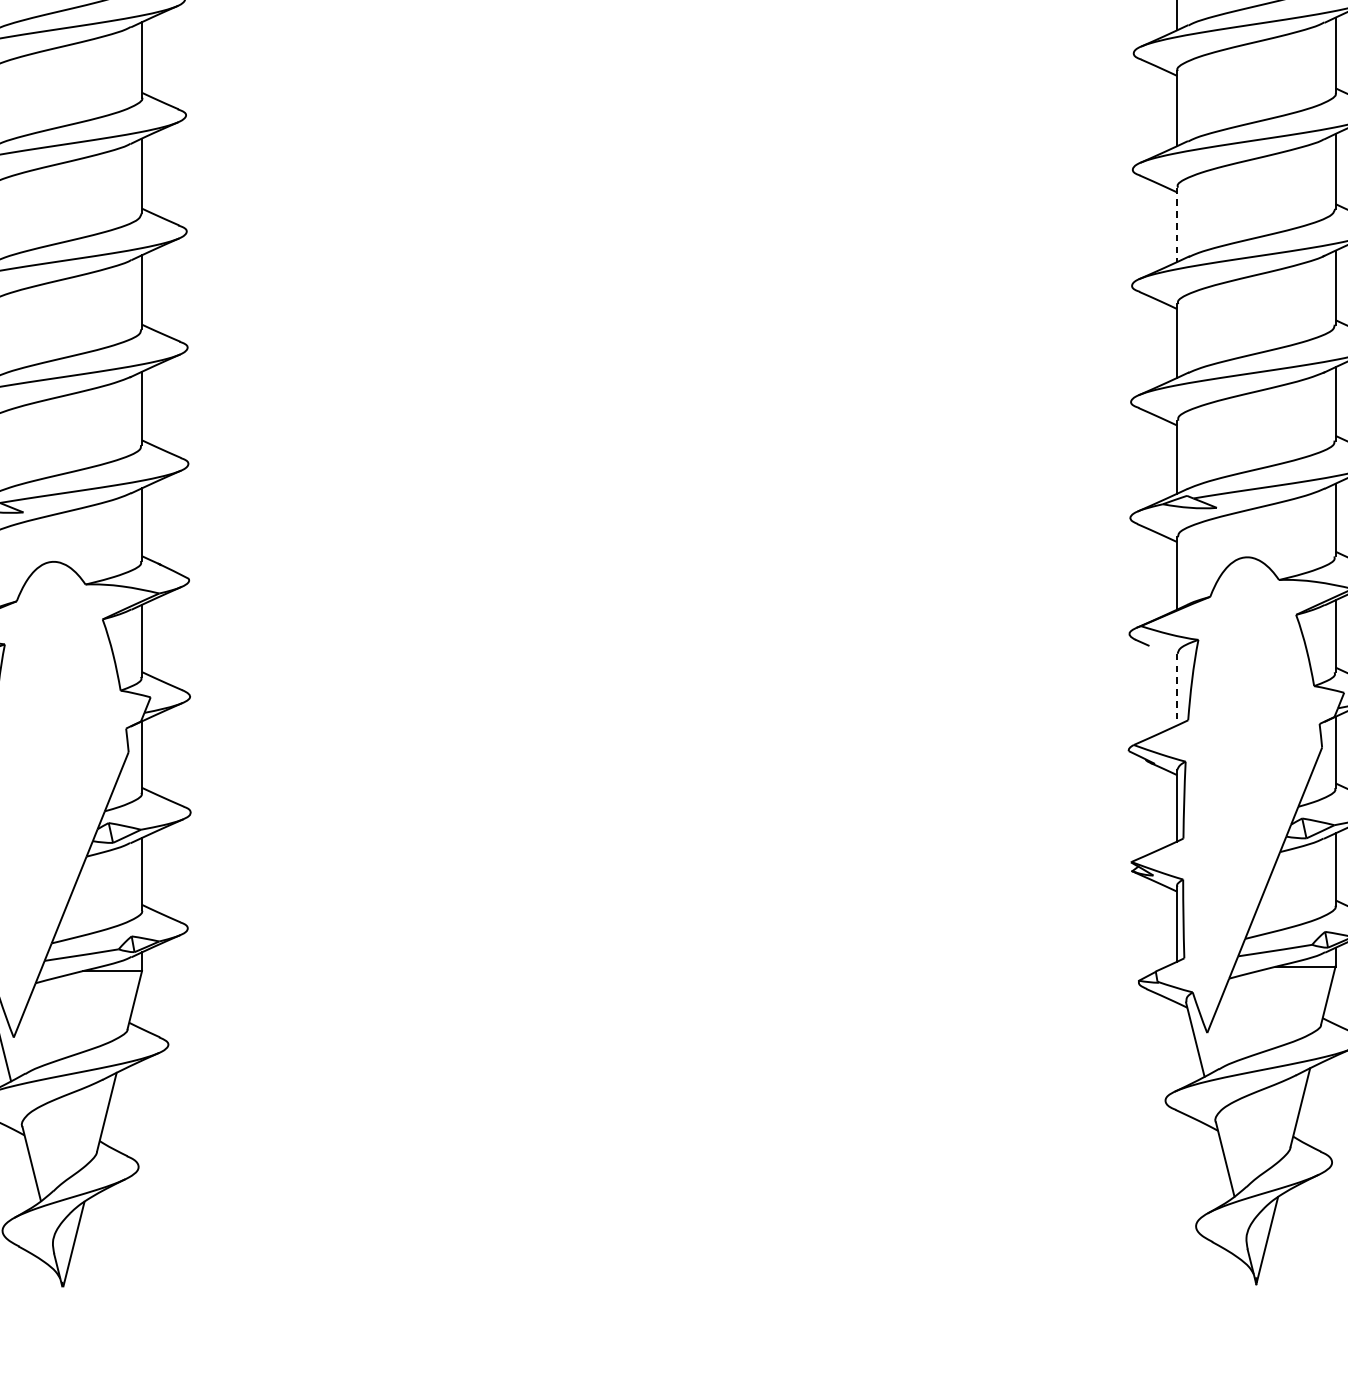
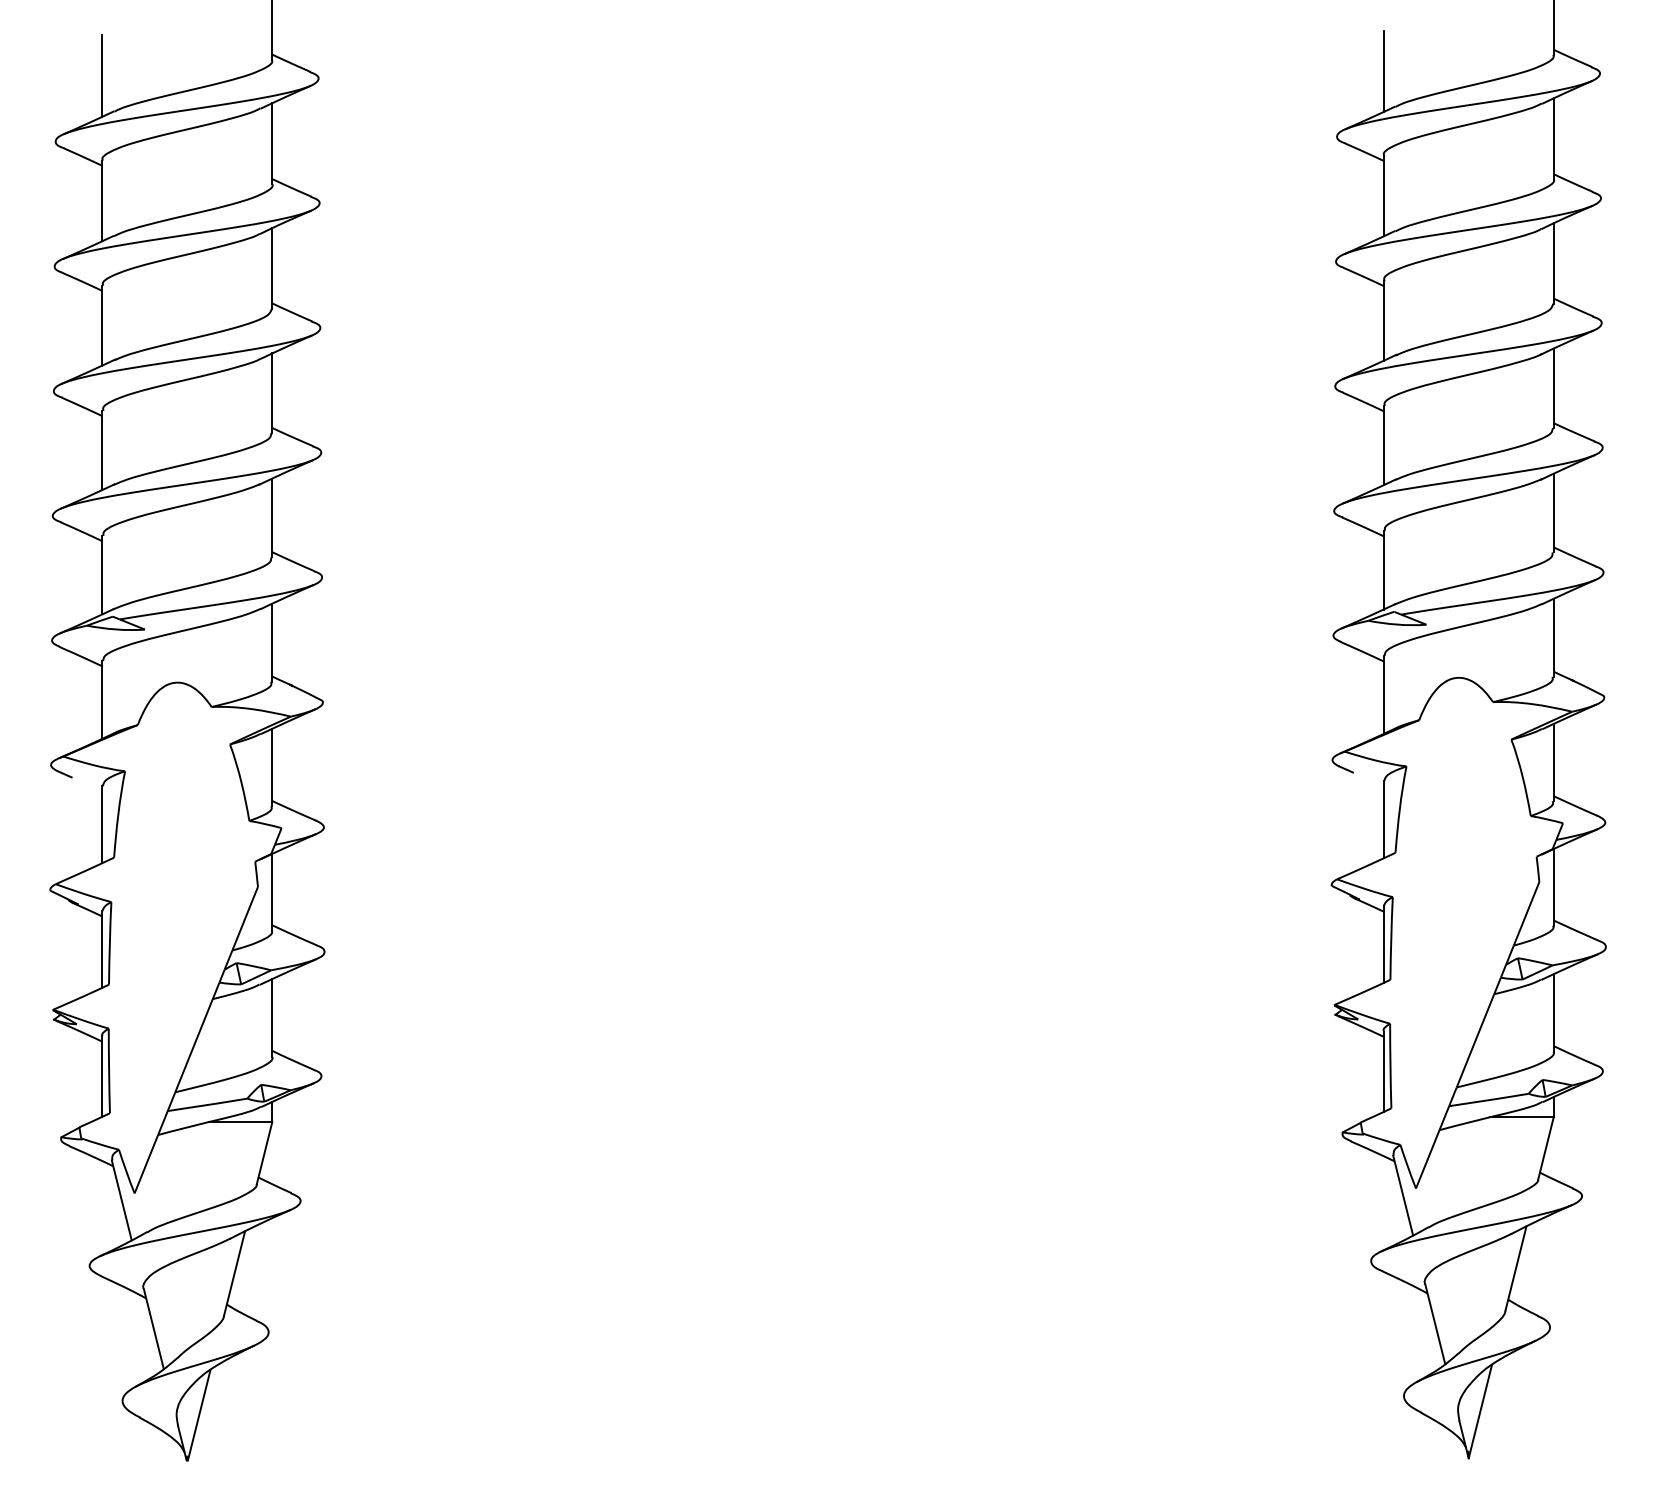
line: (1176, 224) -> (1383, 320), dashed -> solid
line: (1176, 690) -> (1383, 820), dashed -> solid

